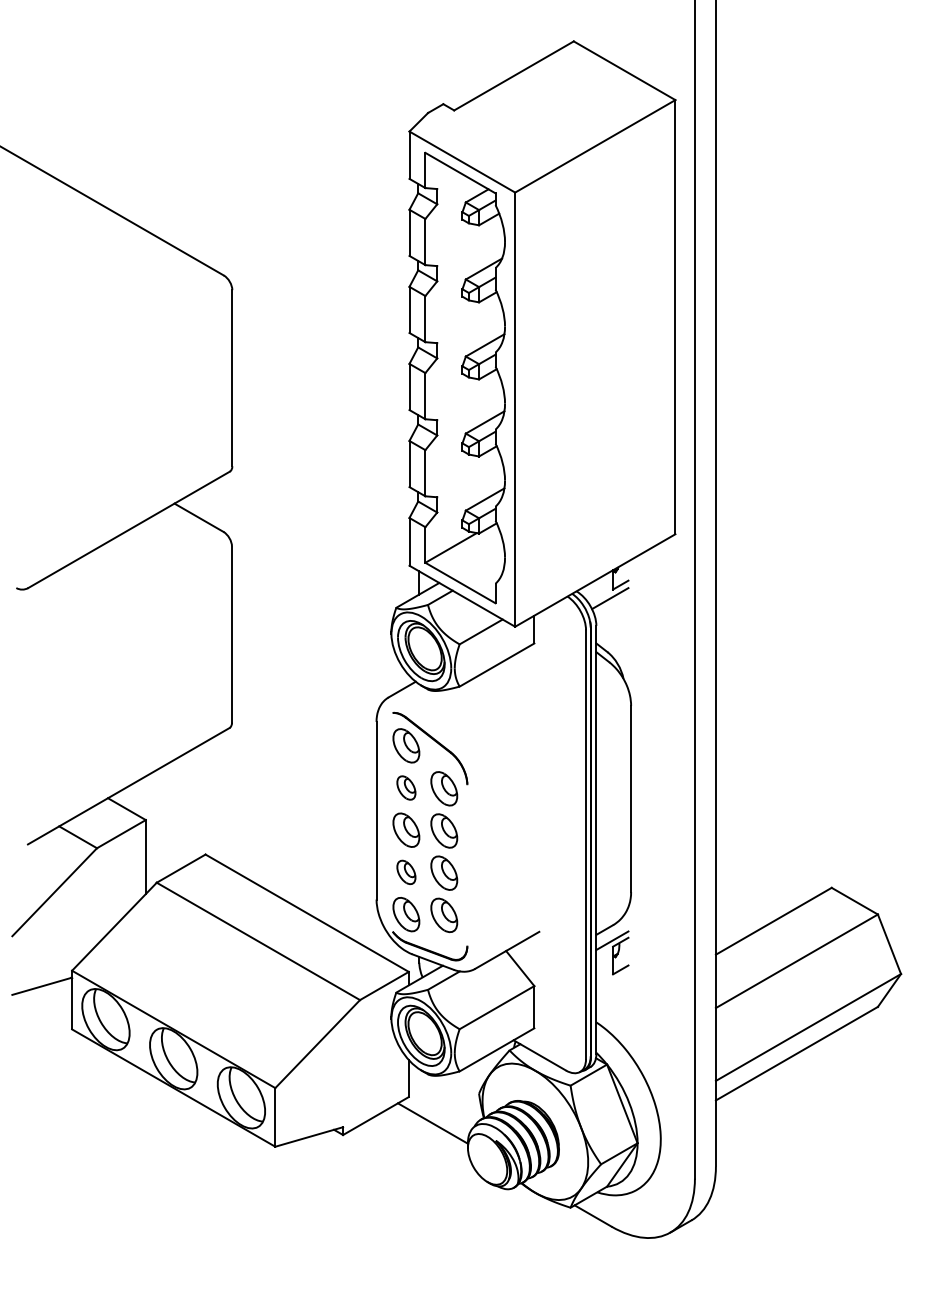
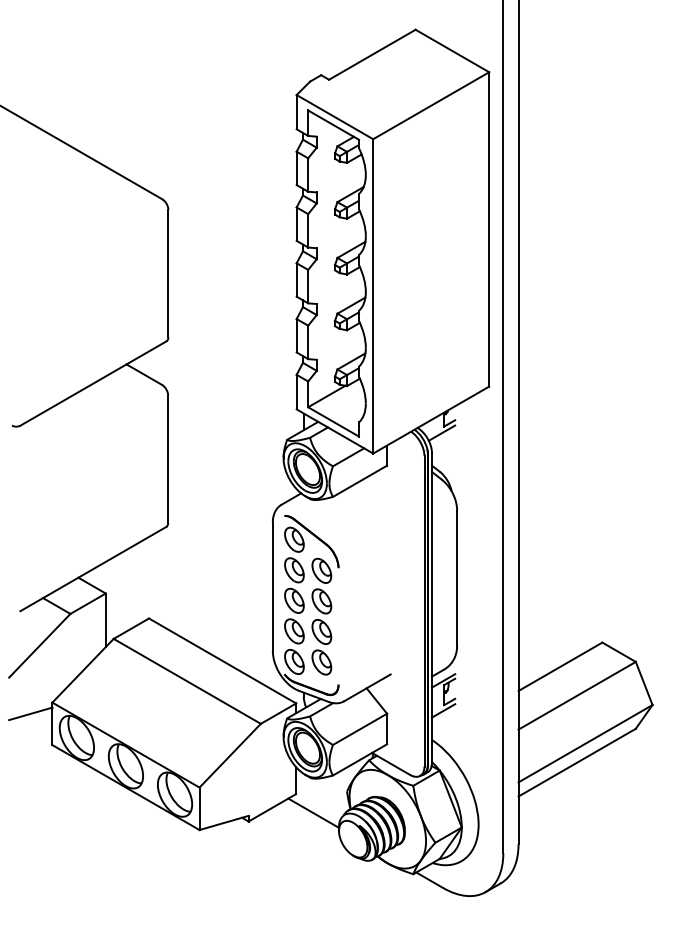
part: (406, 787) -> (294, 569), size x1.43
part: (406, 872) -> (294, 631), size x1.43
line: (612, 981) -> (443, 710), added

